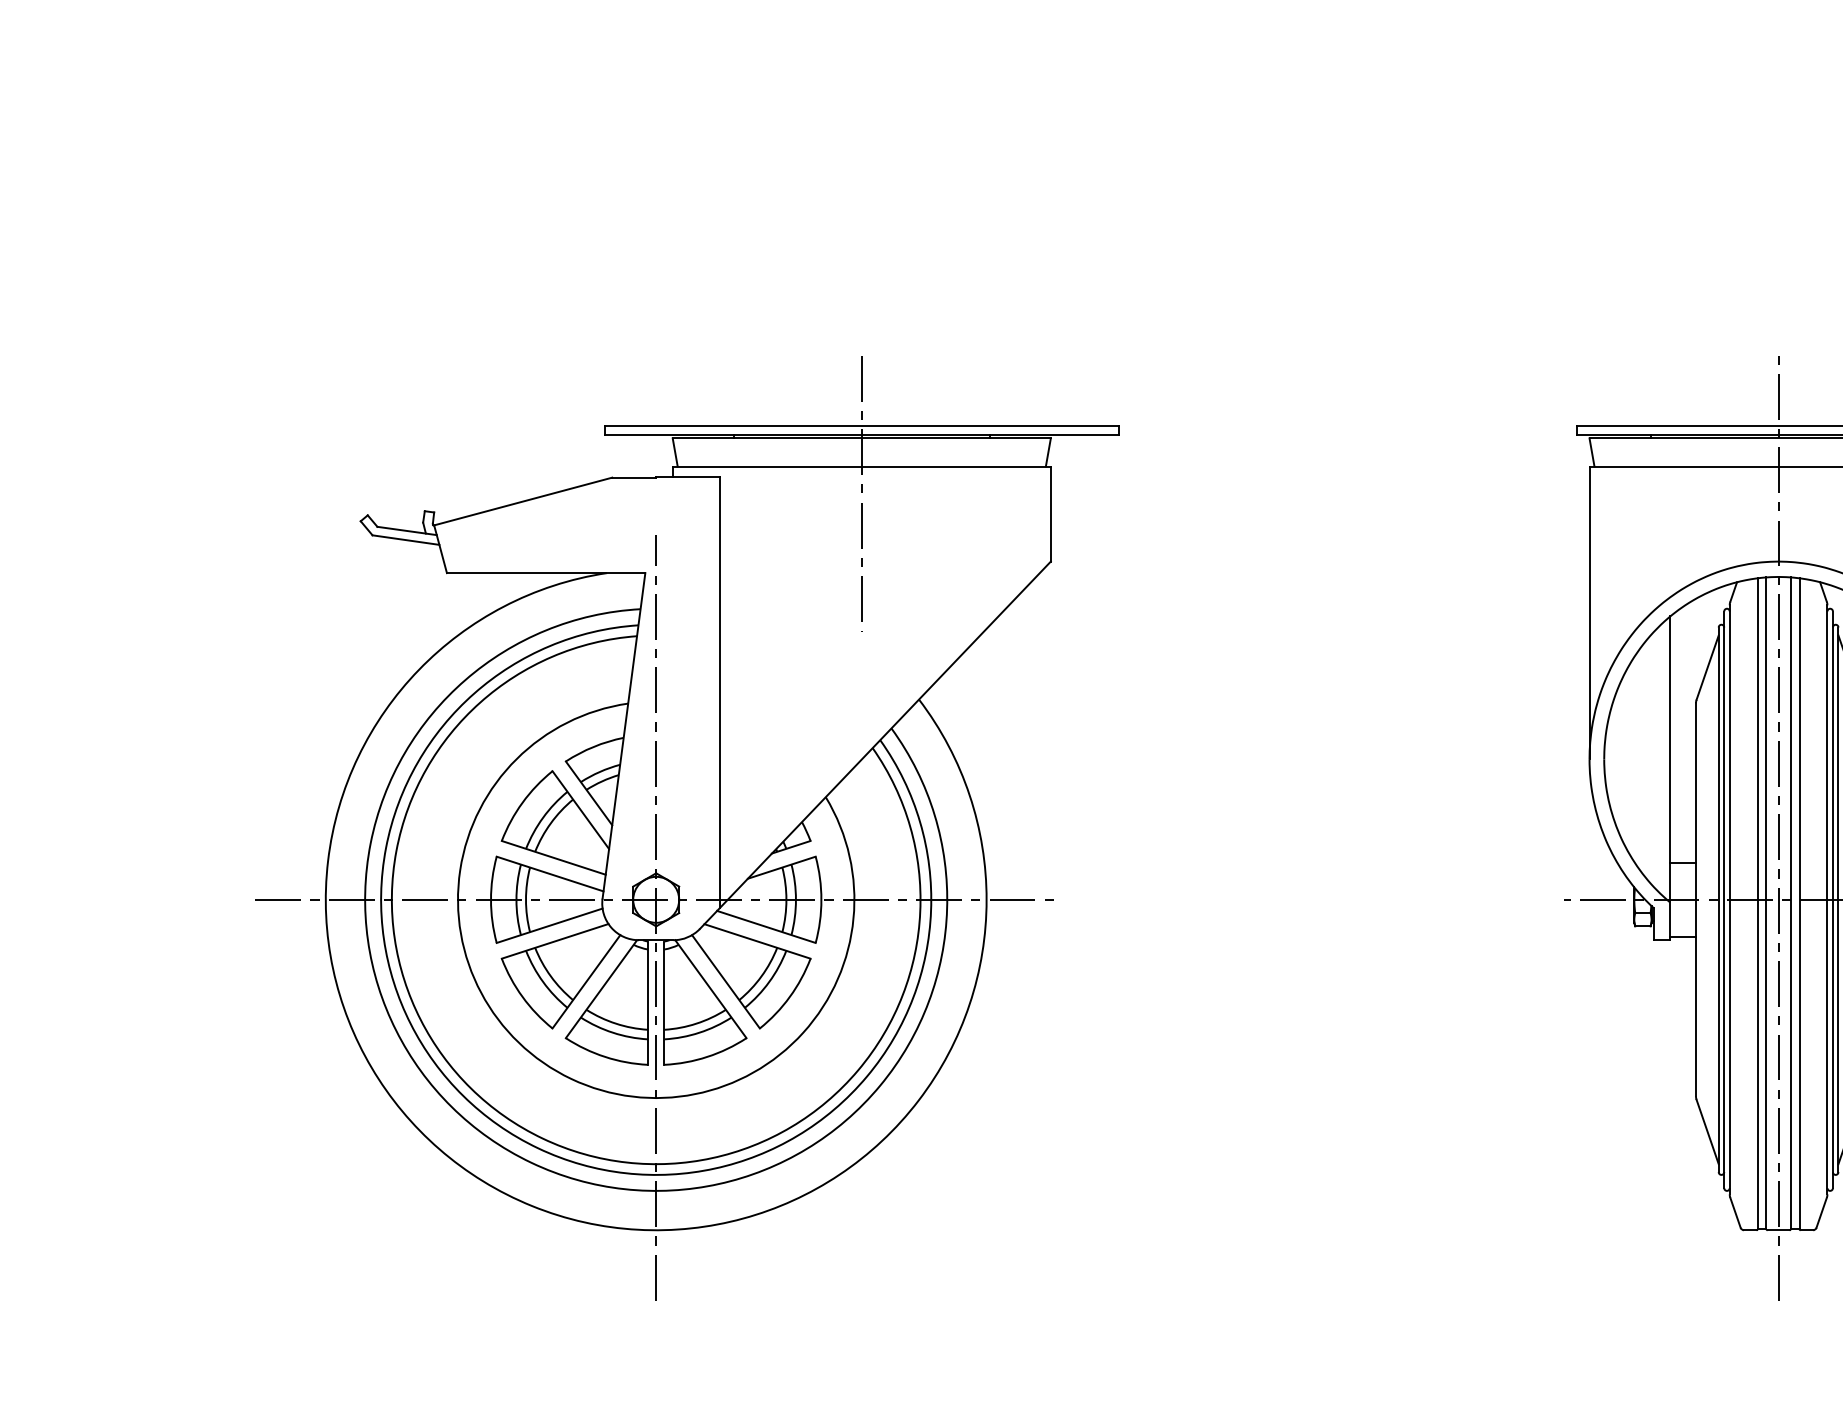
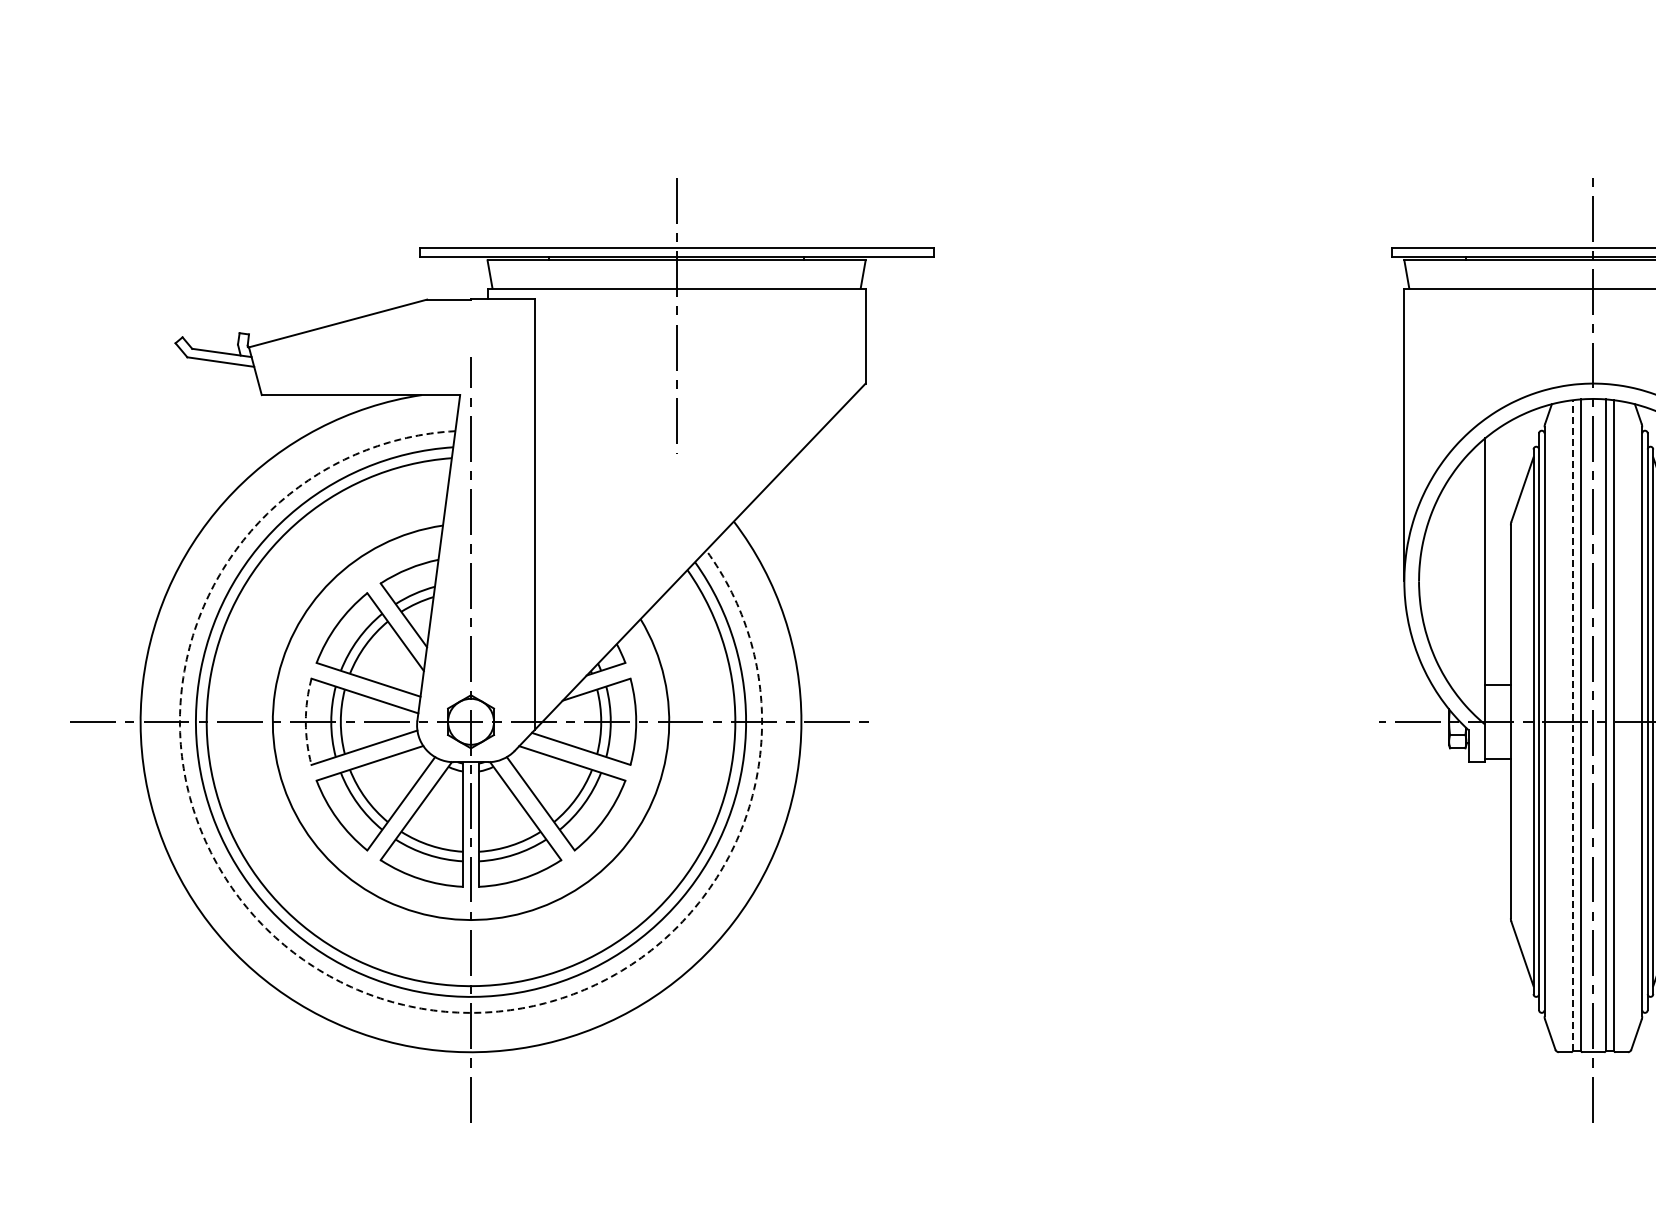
arc: (491, 899) -> (306, 721), solid -> dashed
line: (1757, 903) -> (1572, 725), solid -> dashed
arc: (531, 1162) -> (346, 984), solid -> dashed

